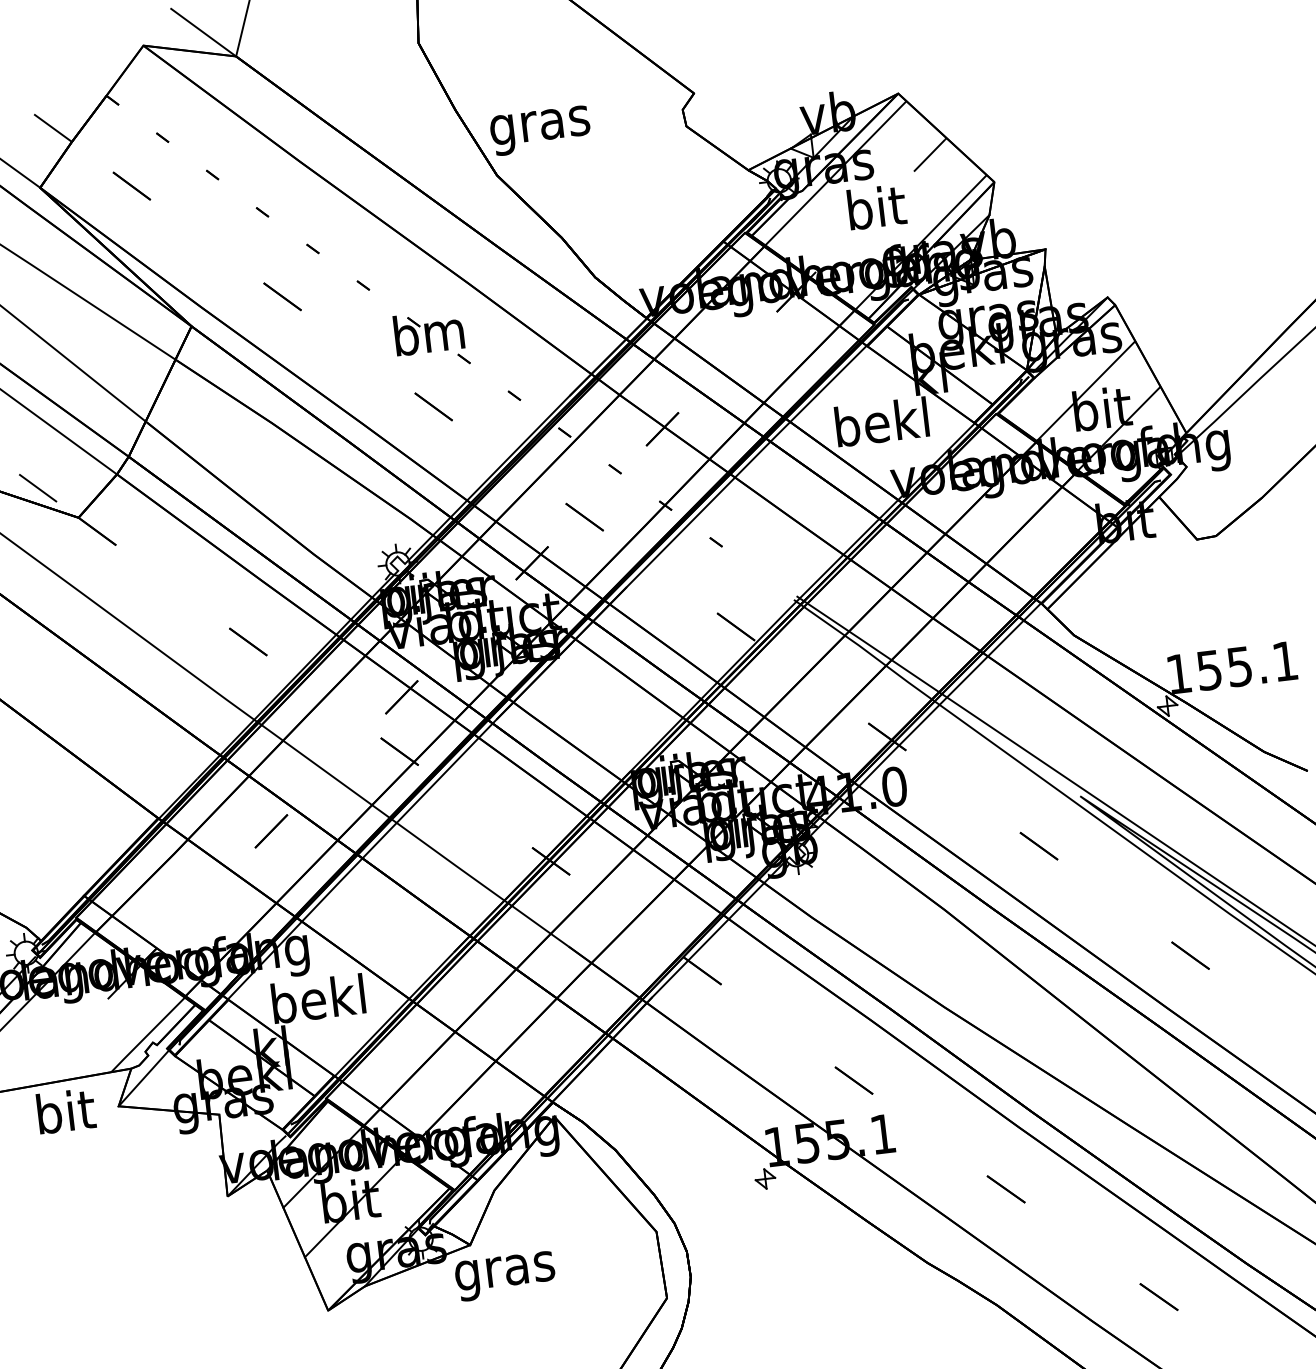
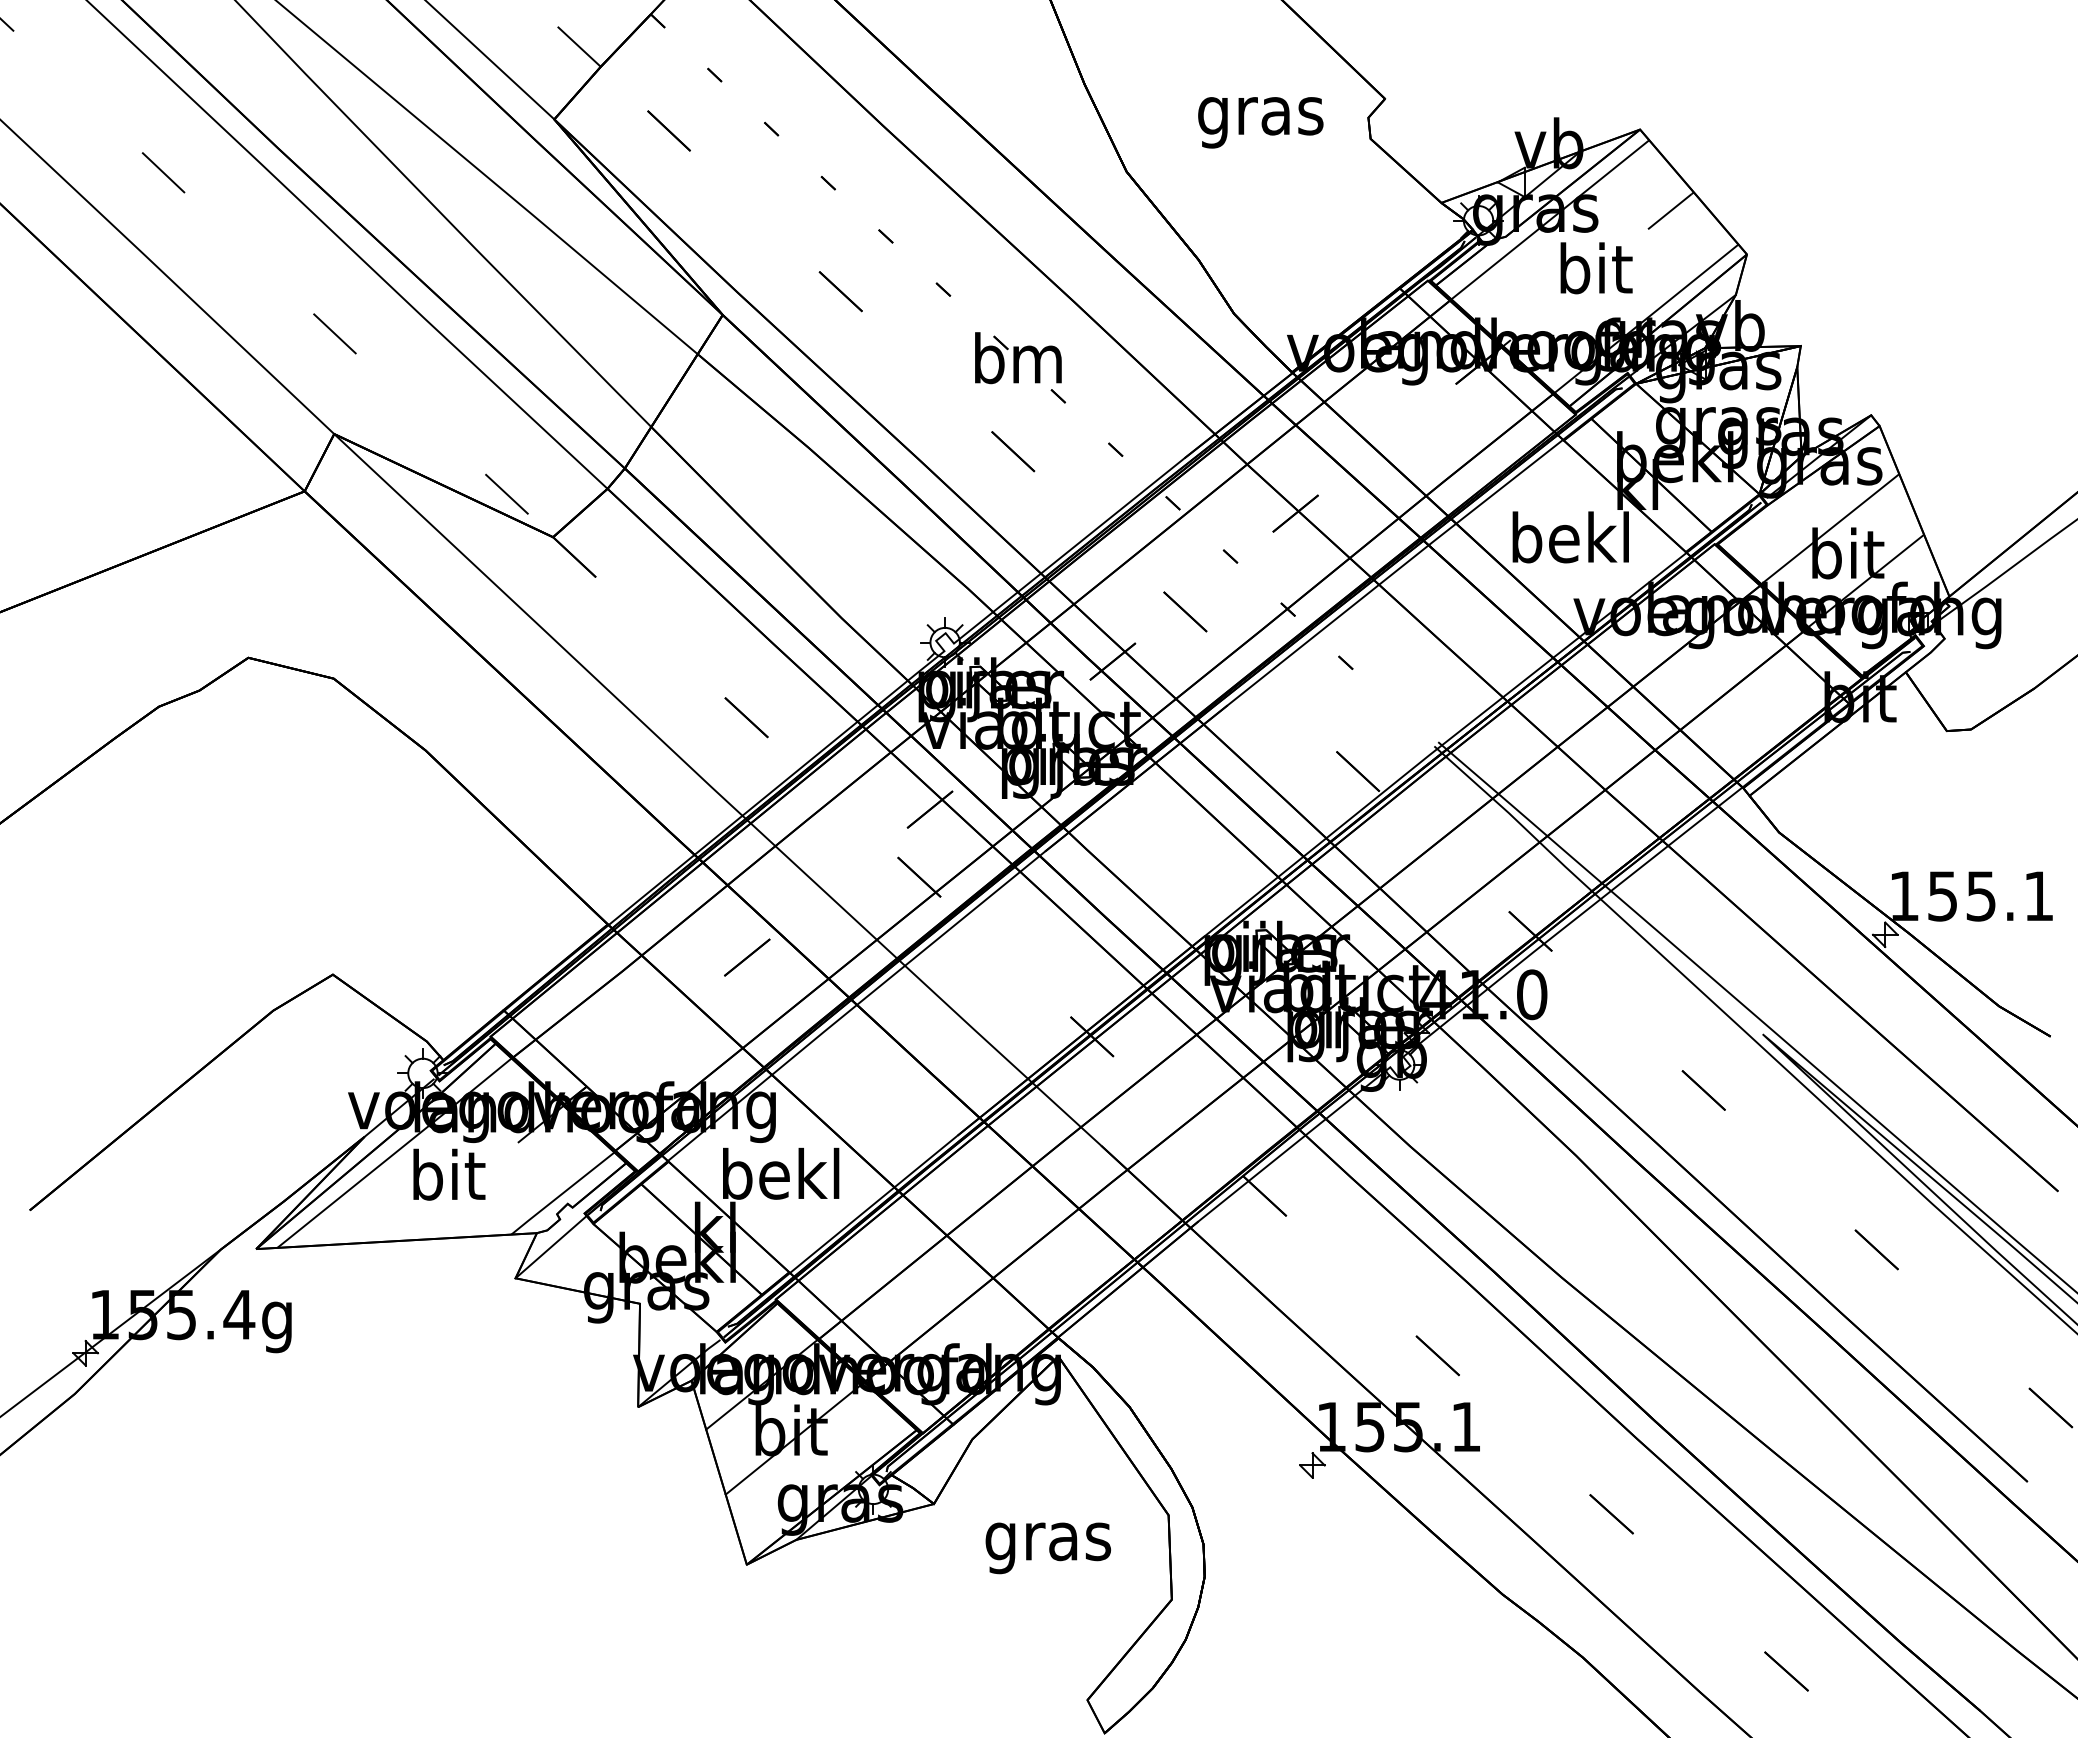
text: (540, 130) -> (1260, 122), moved
text: (66, 1111) -> (449, 1174), moved
text: (504, 1276) -> (1047, 1548), moved

